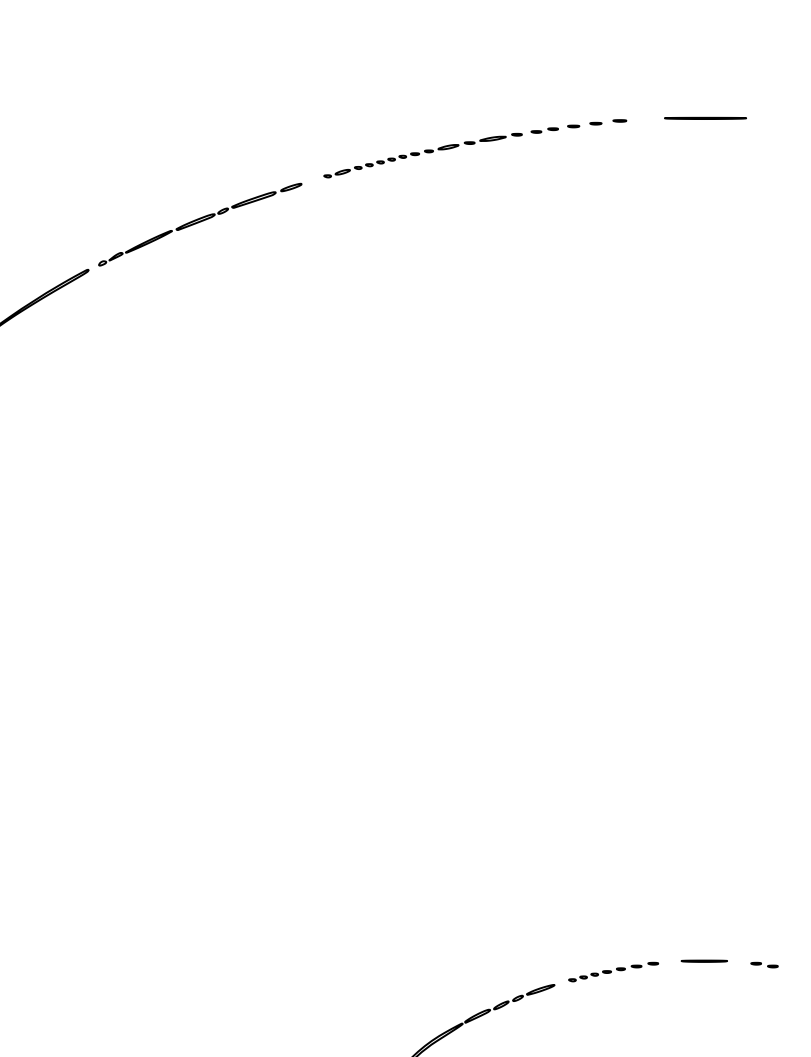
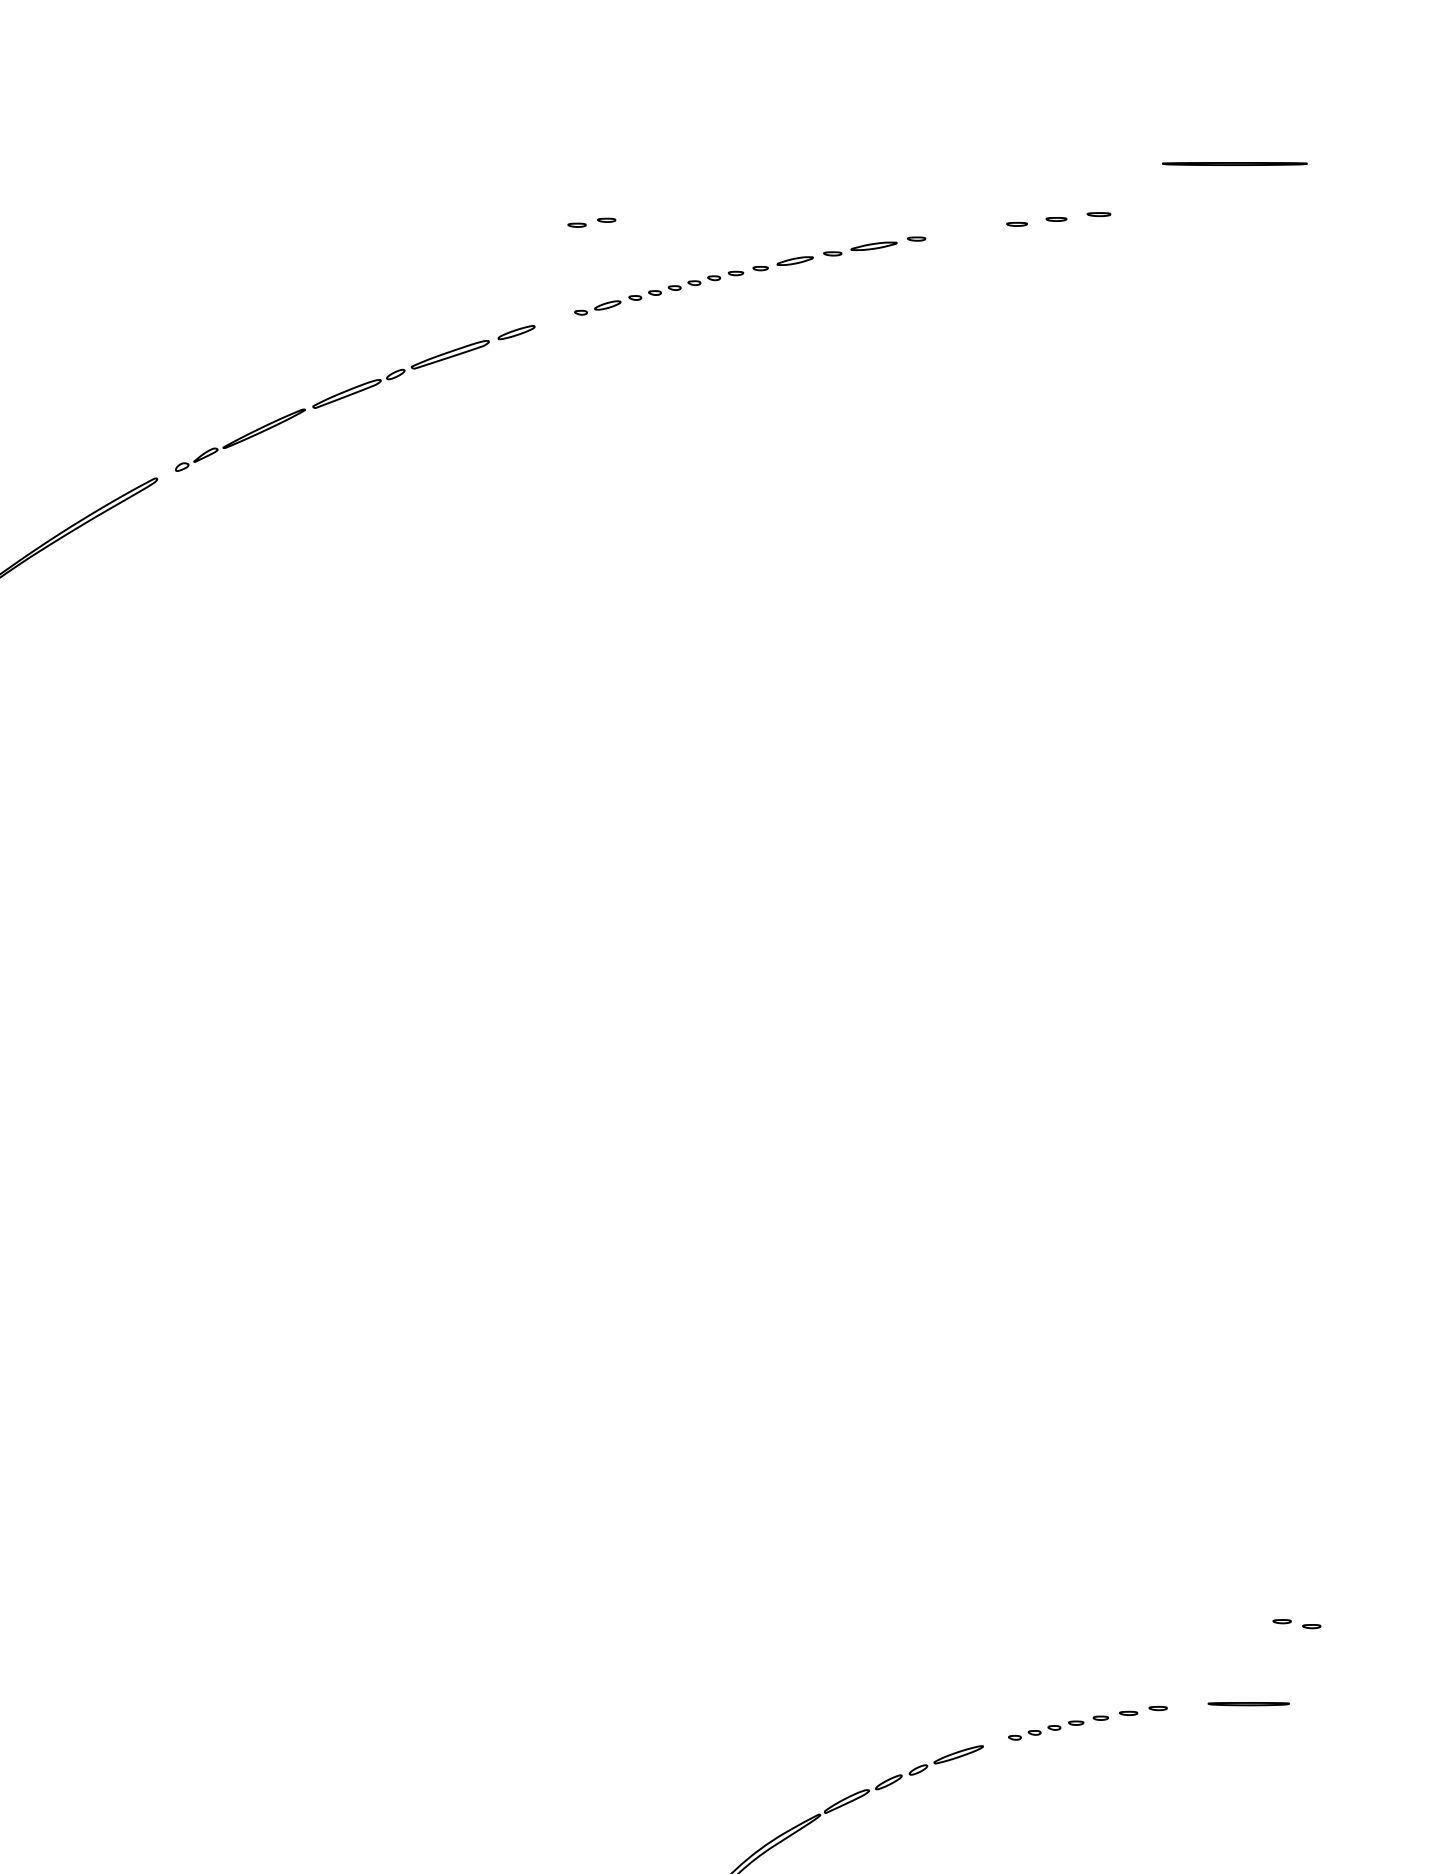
line: (705, 117) -> (1234, 162), moved
part: (544, 130) -> (591, 222), moved
part: (764, 964) -> (1296, 1622), moved

